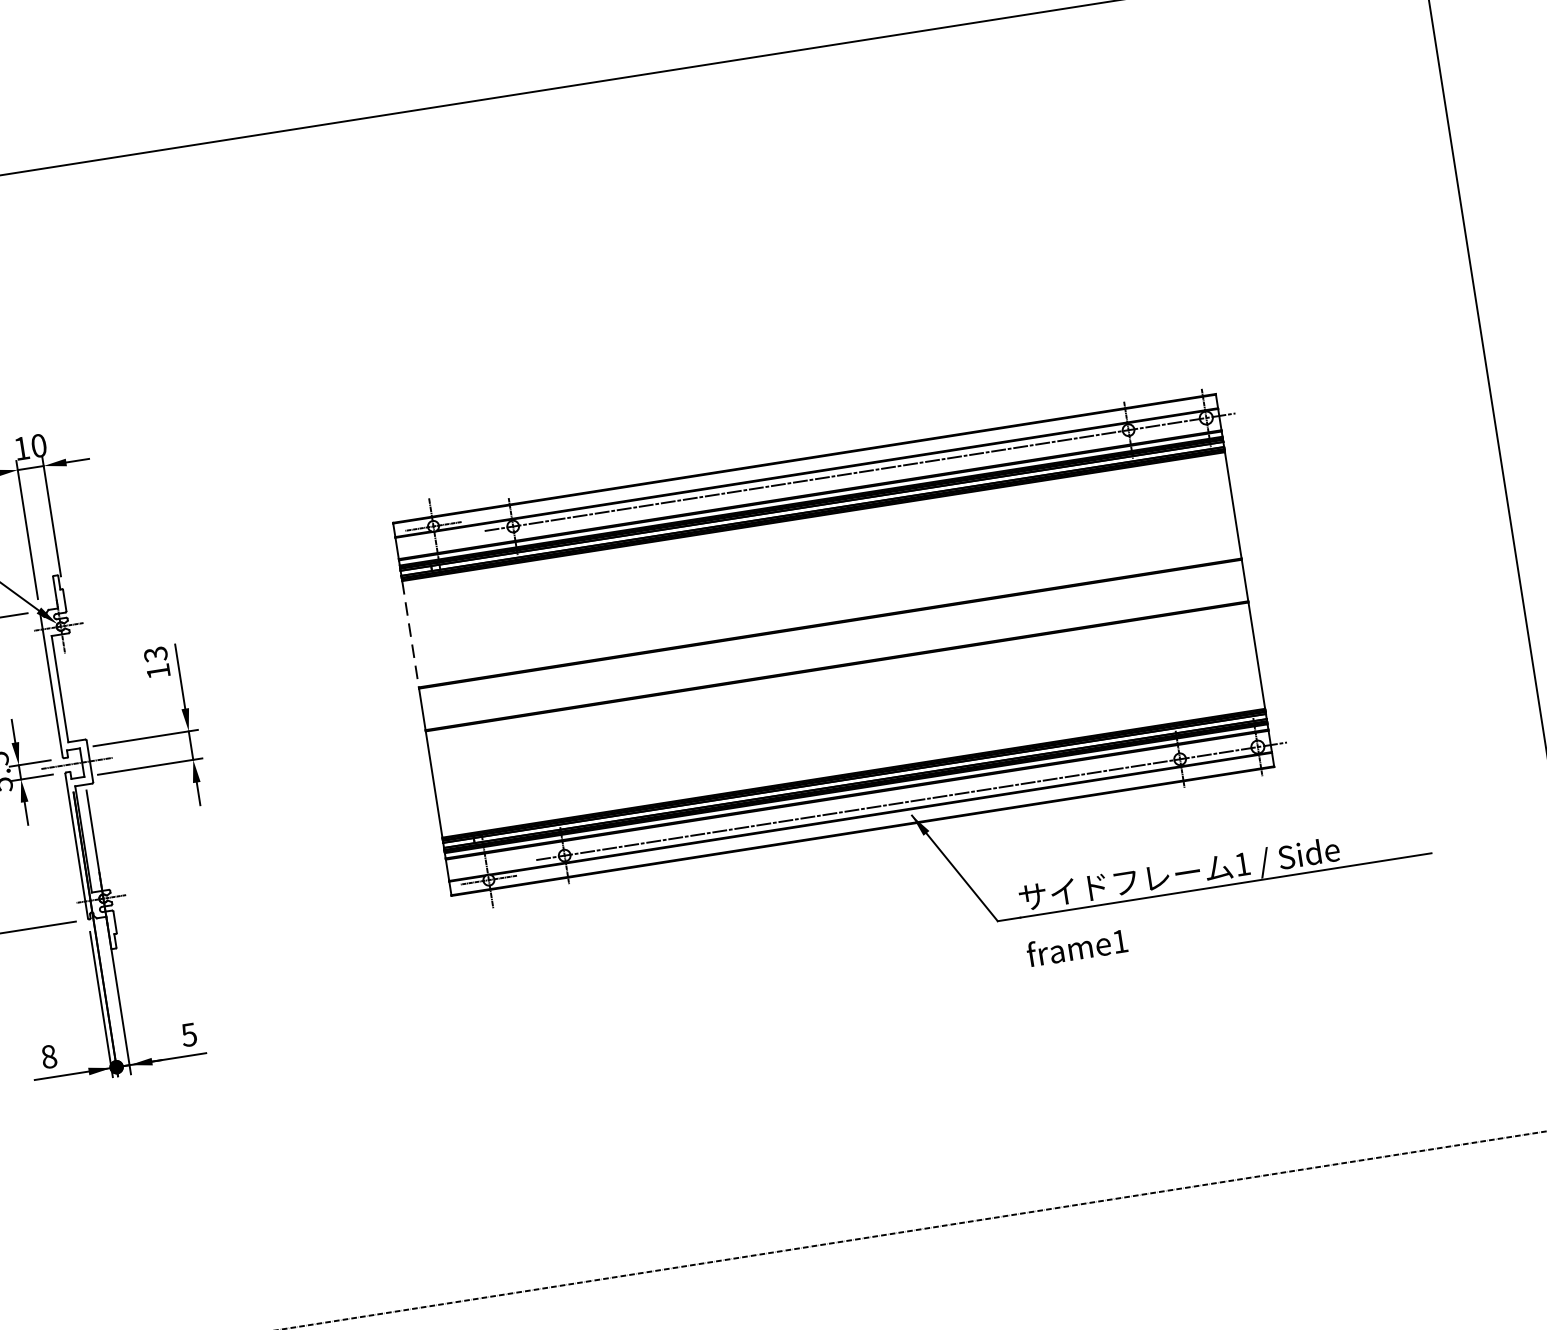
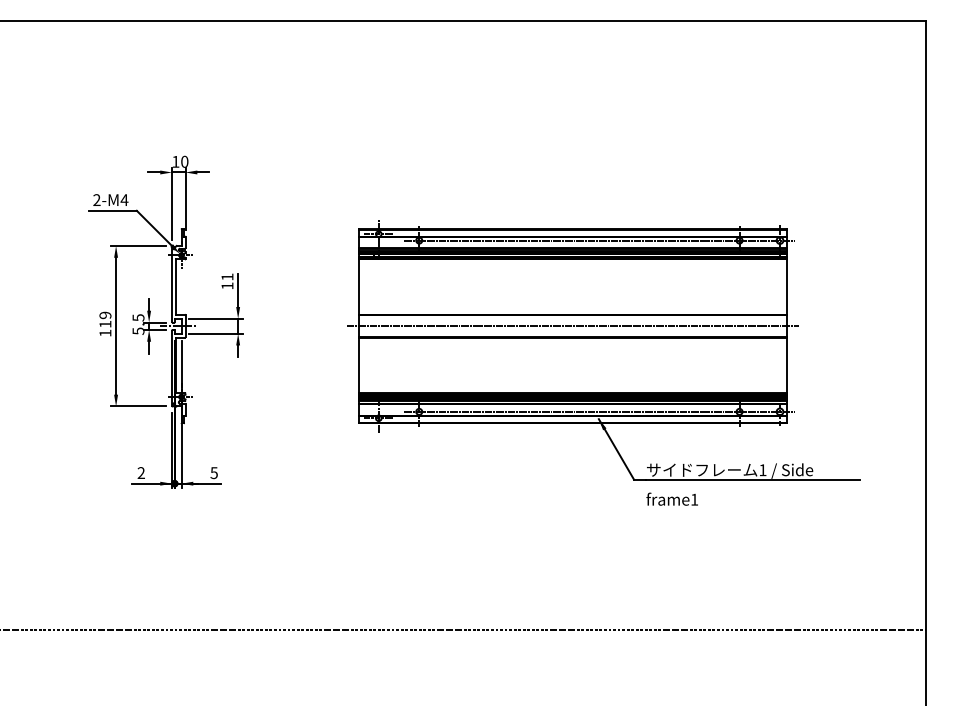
line: (410, 634) -> (358, 287), dashed -> solid
line: (833, 645) -> (572, 326), added
text: (155, 653) -> (227, 276), 13 -> 11
text: (47, 1057) -> (140, 473), 8 -> 2

